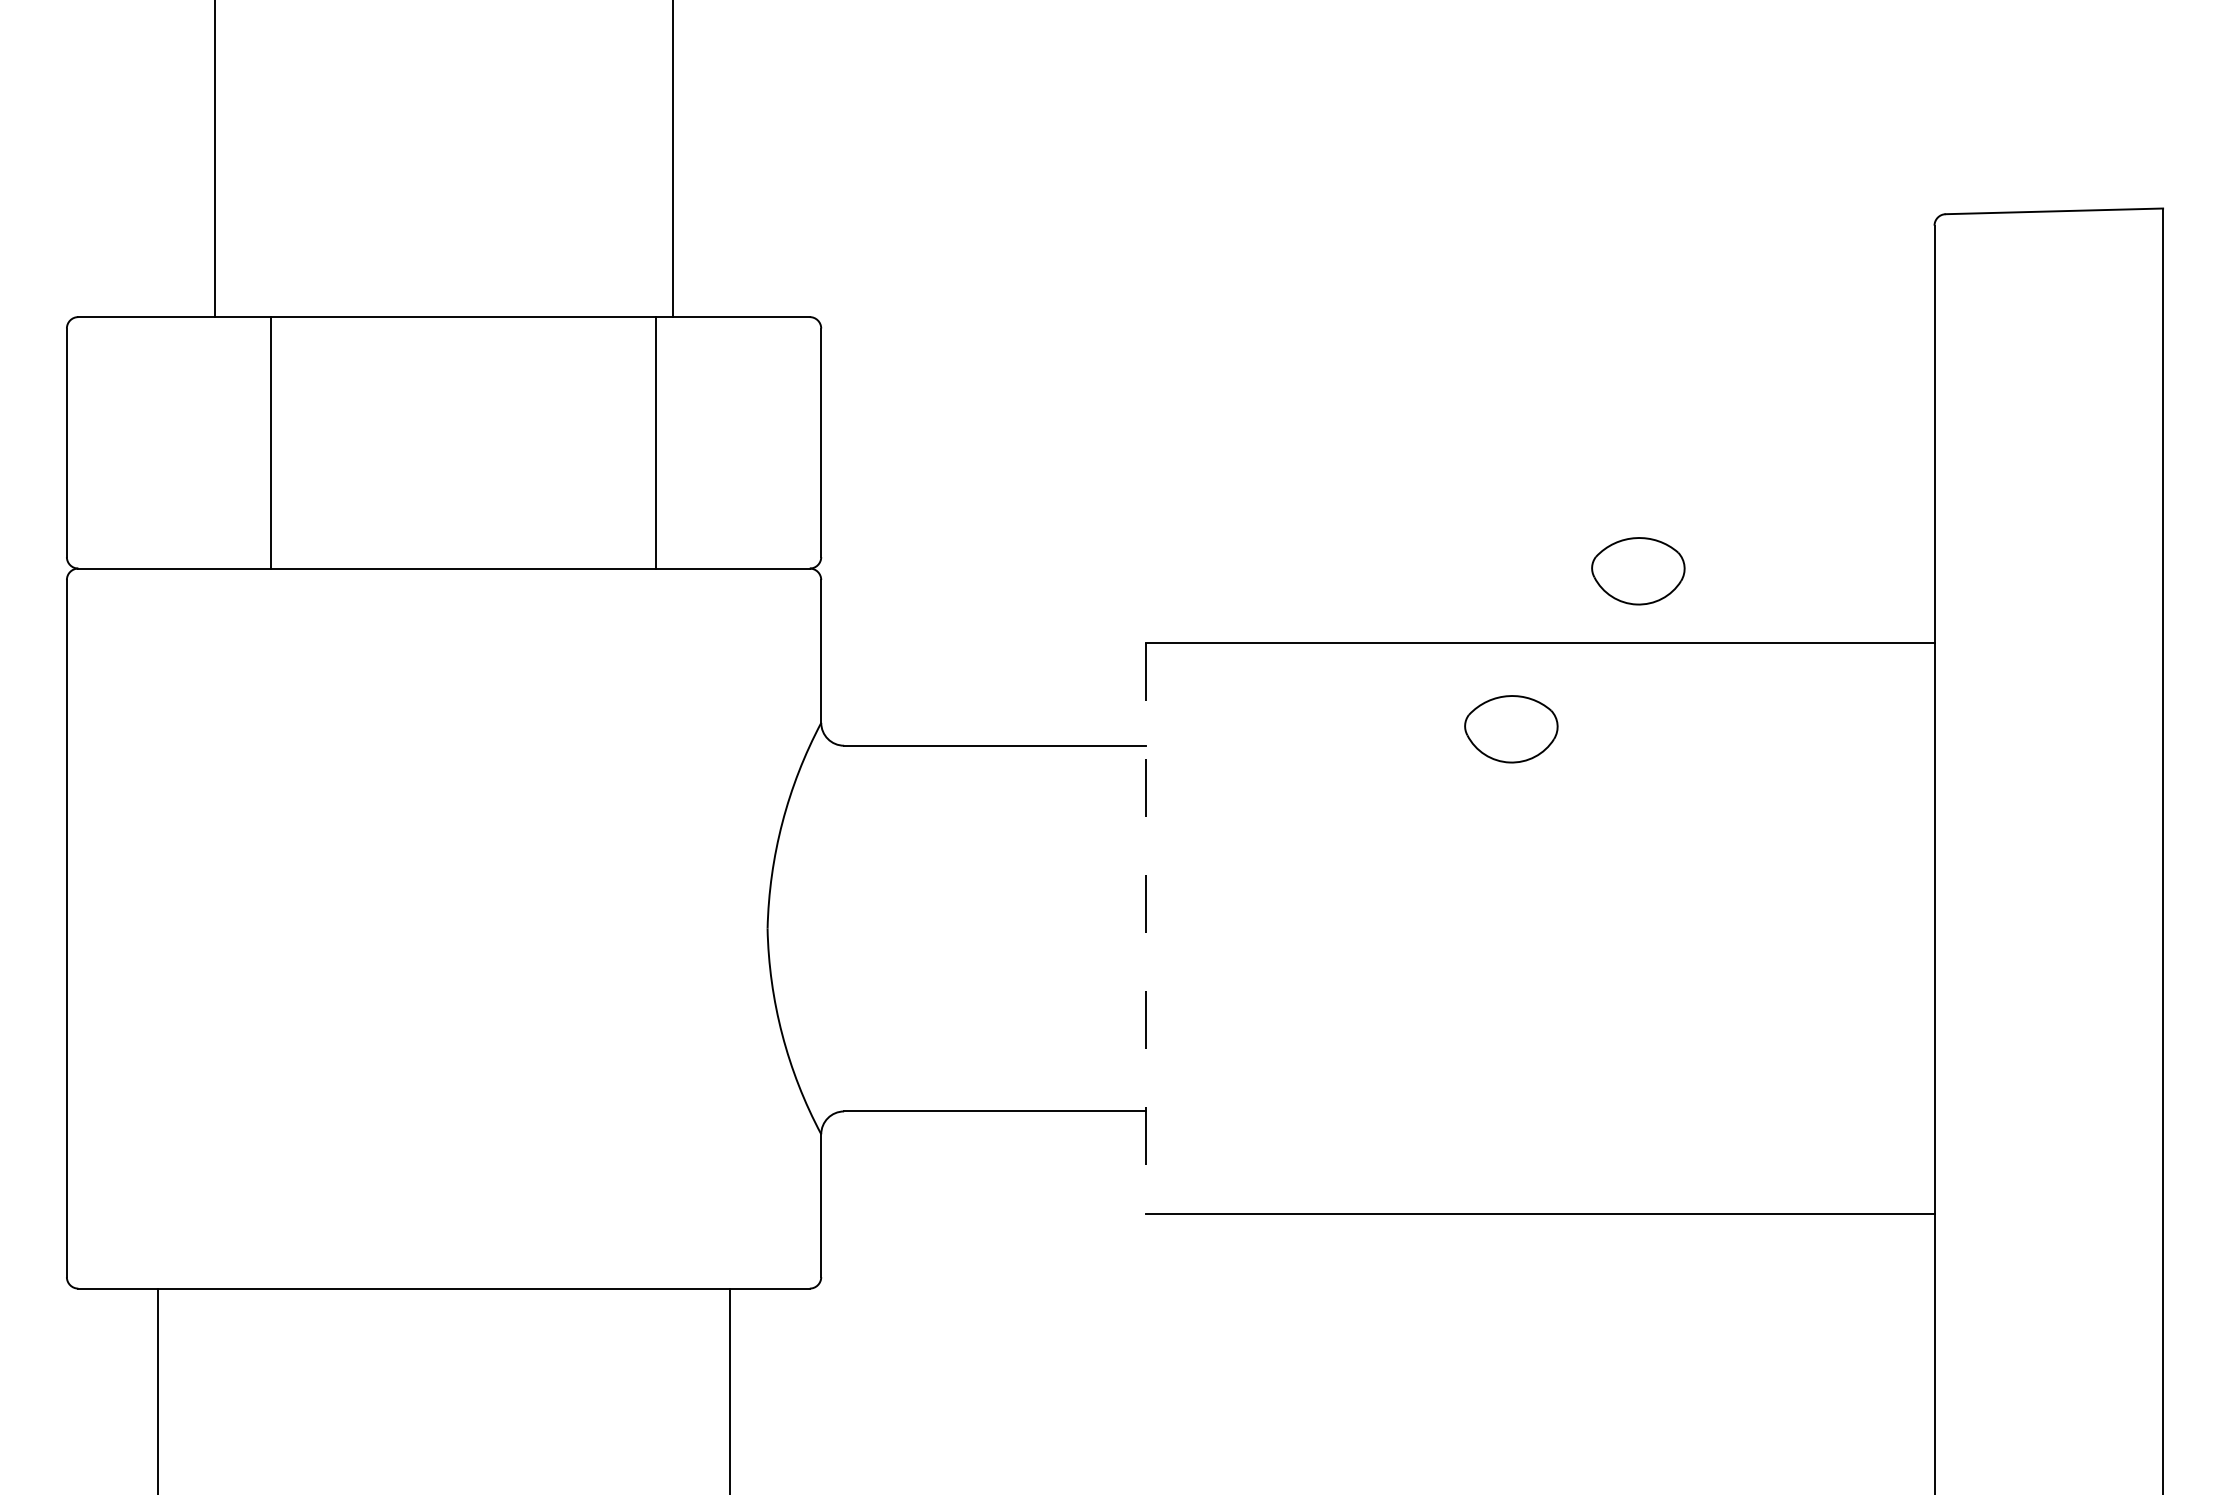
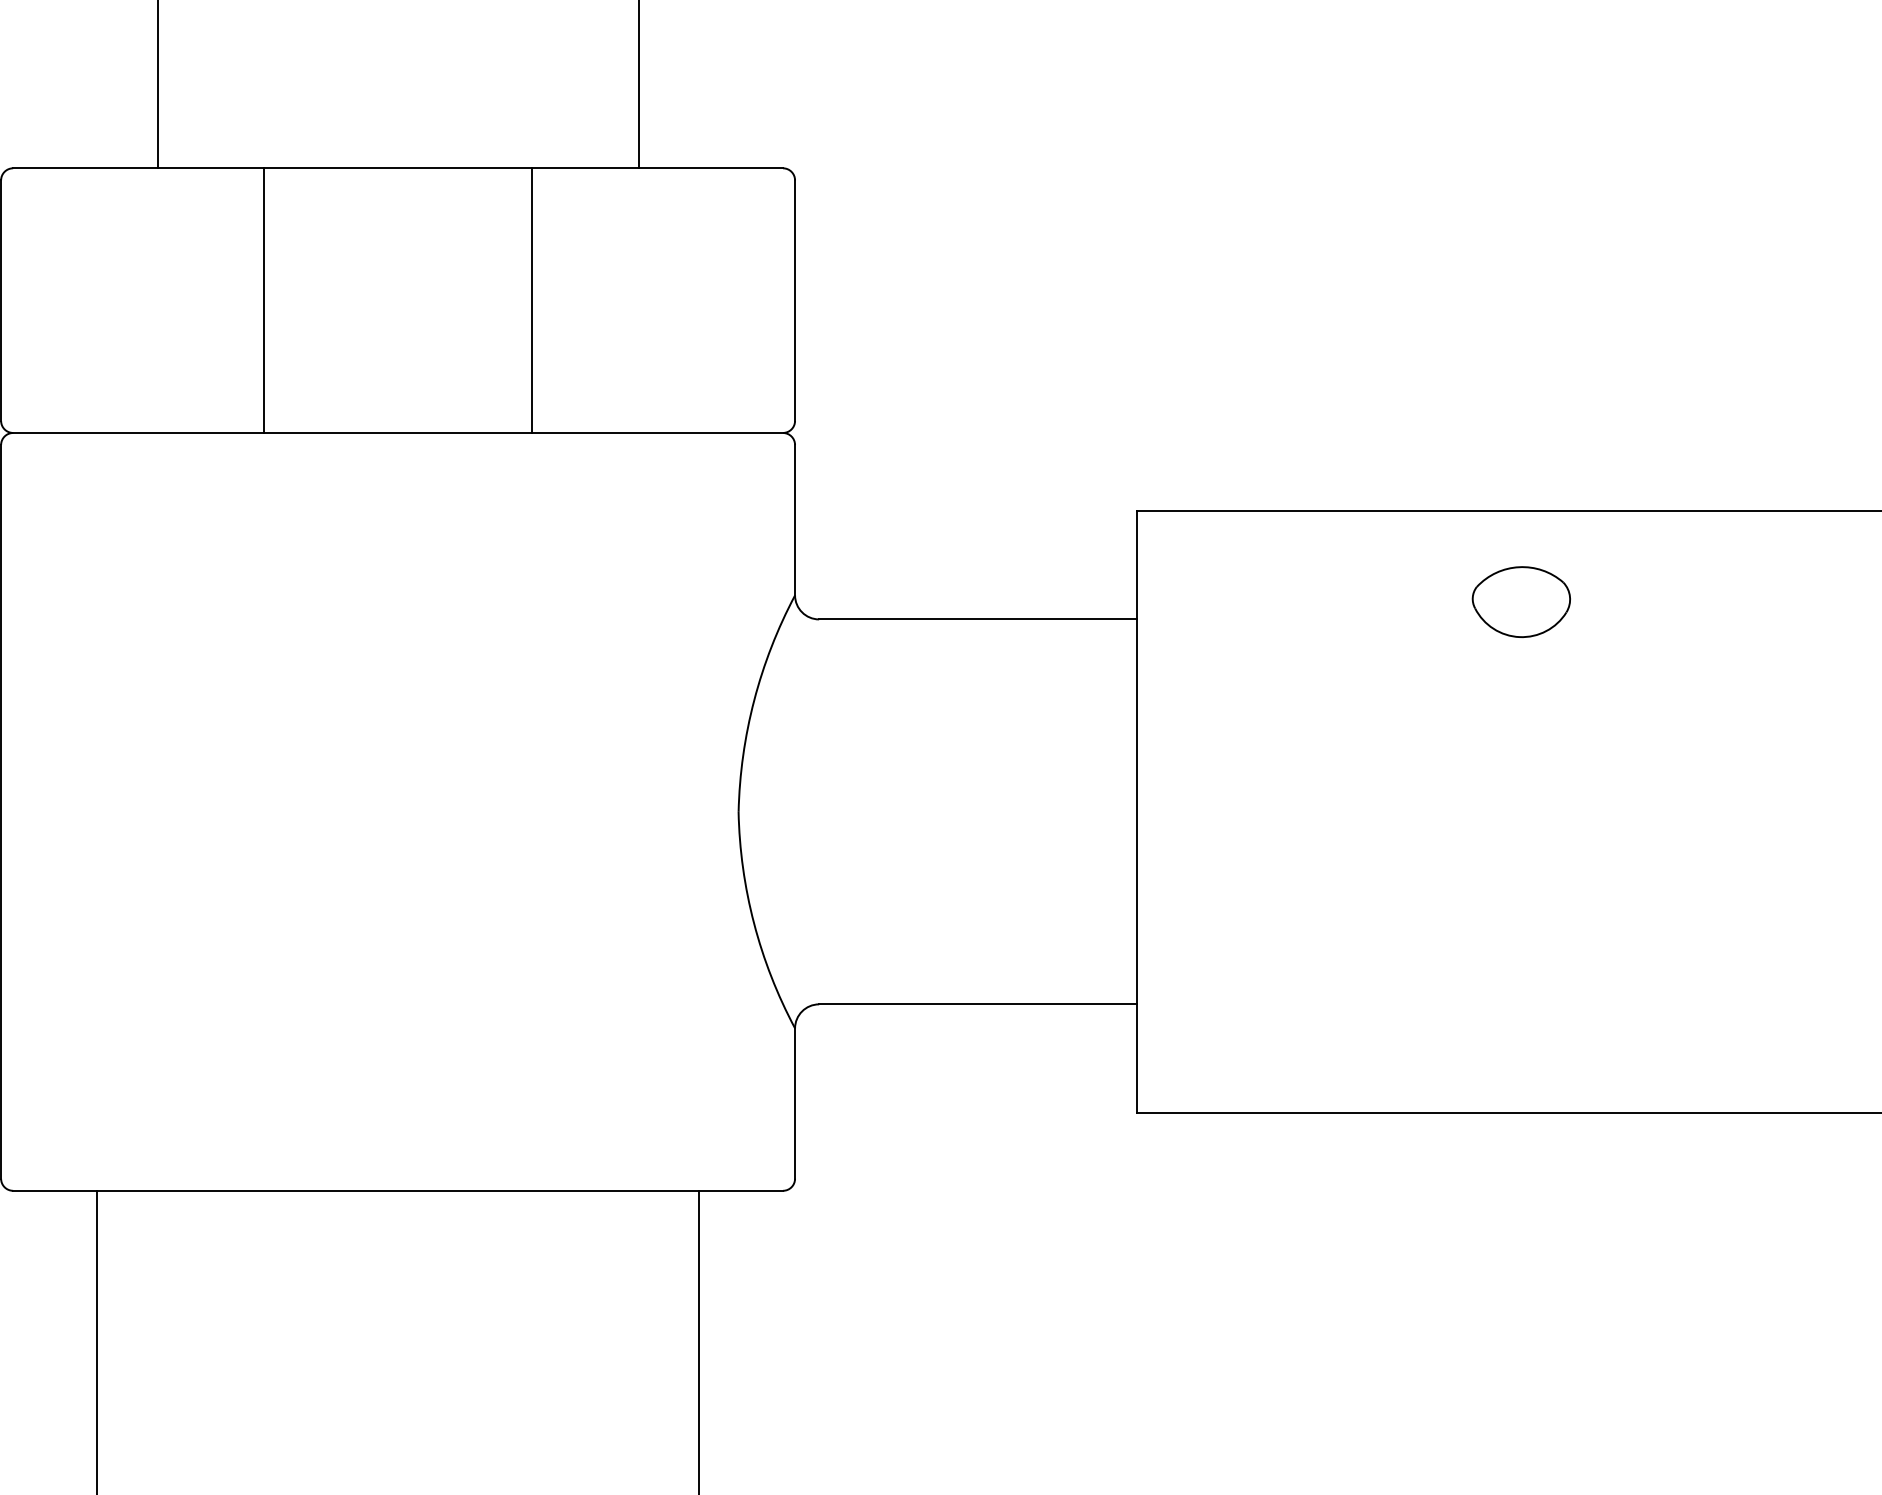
line: (270, 442) -> (263, 300), moved
line: (656, 442) -> (532, 300), moved
part: (1638, 571) -> (1655, 436), removed
line: (1145, 928) -> (1136, 811), dashed -> solid

